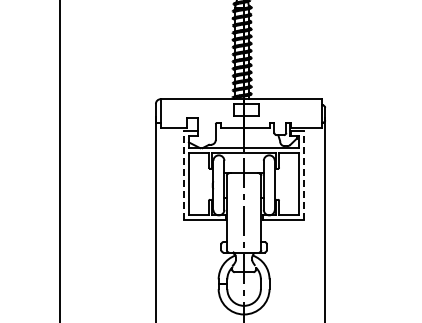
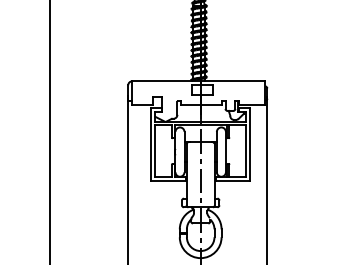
line: (184, 175) -> (151, 143), dashed -> solid
line: (304, 175) -> (250, 143), dashed -> solid

